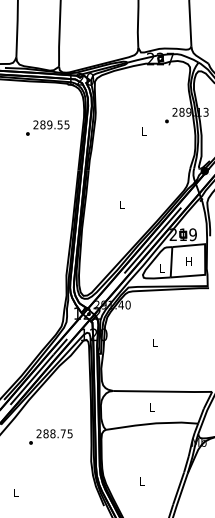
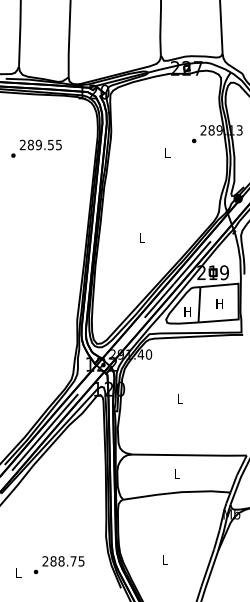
text: (47, 127) -> (36, 148), moved
text: (161, 268) -> (187, 311), L -> H
text: (51, 437) -> (59, 565), moved

